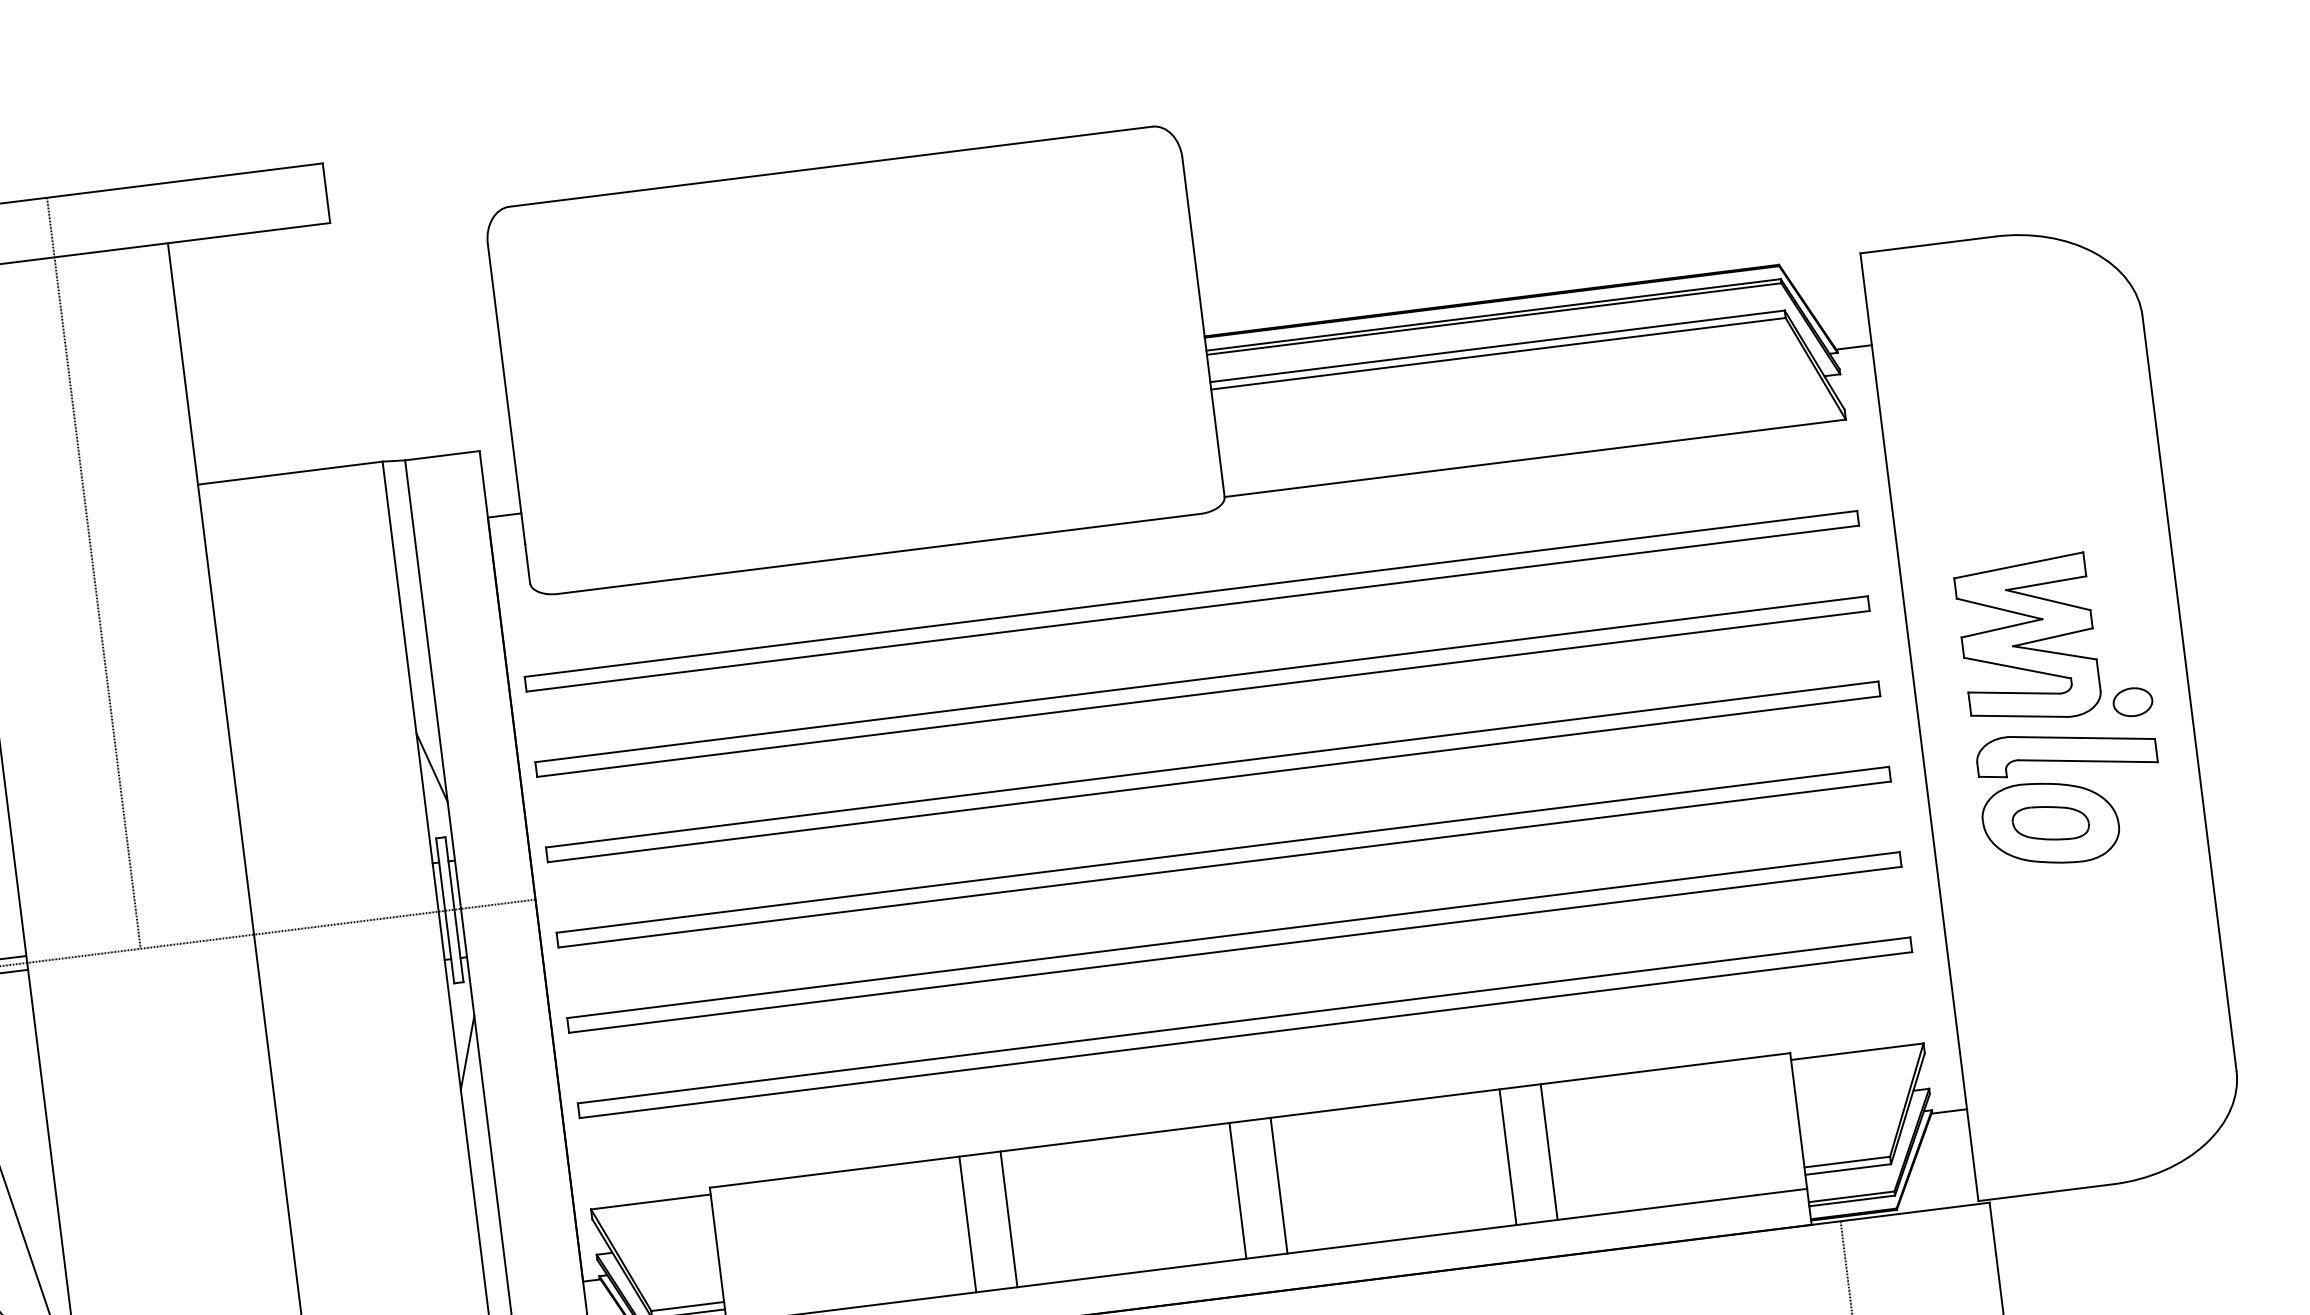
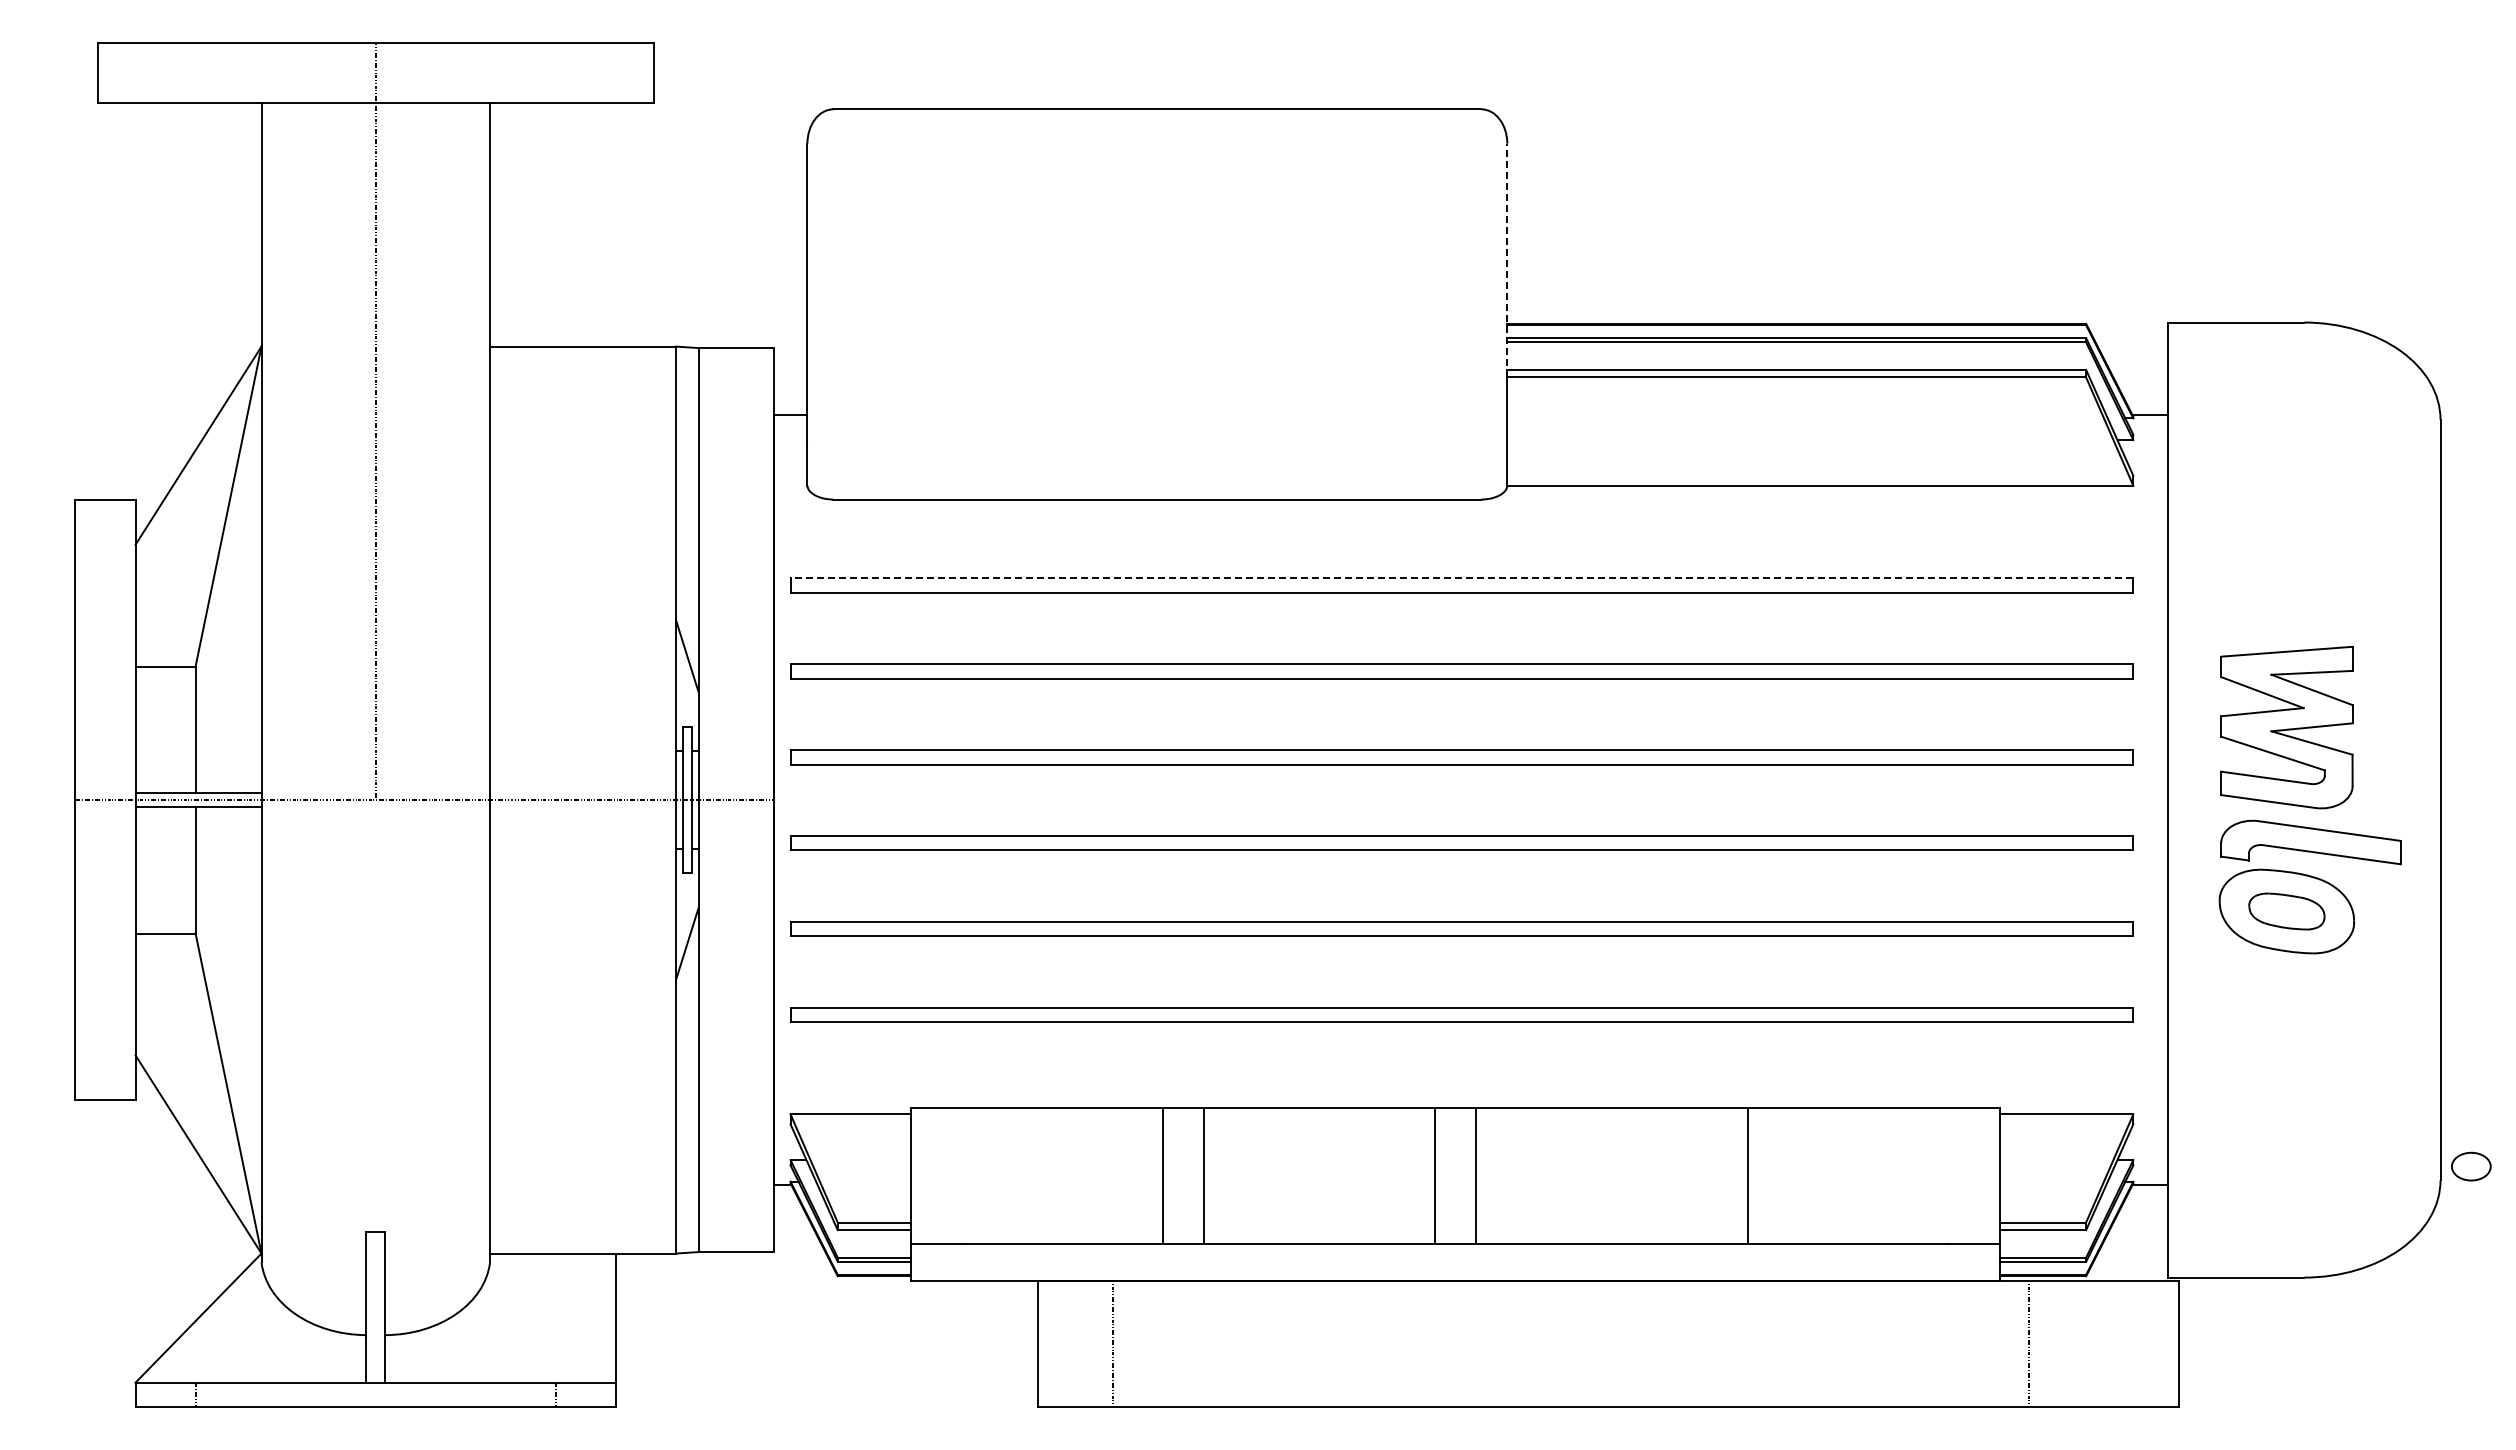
line: (1196, 273) -> (1507, 260), solid -> dashed
line: (1190, 593) -> (1461, 577), solid -> dashed
part: (2133, 702) -> (2471, 1166), moved
line: (1507, 1156) -> (1706, 1175), removed

